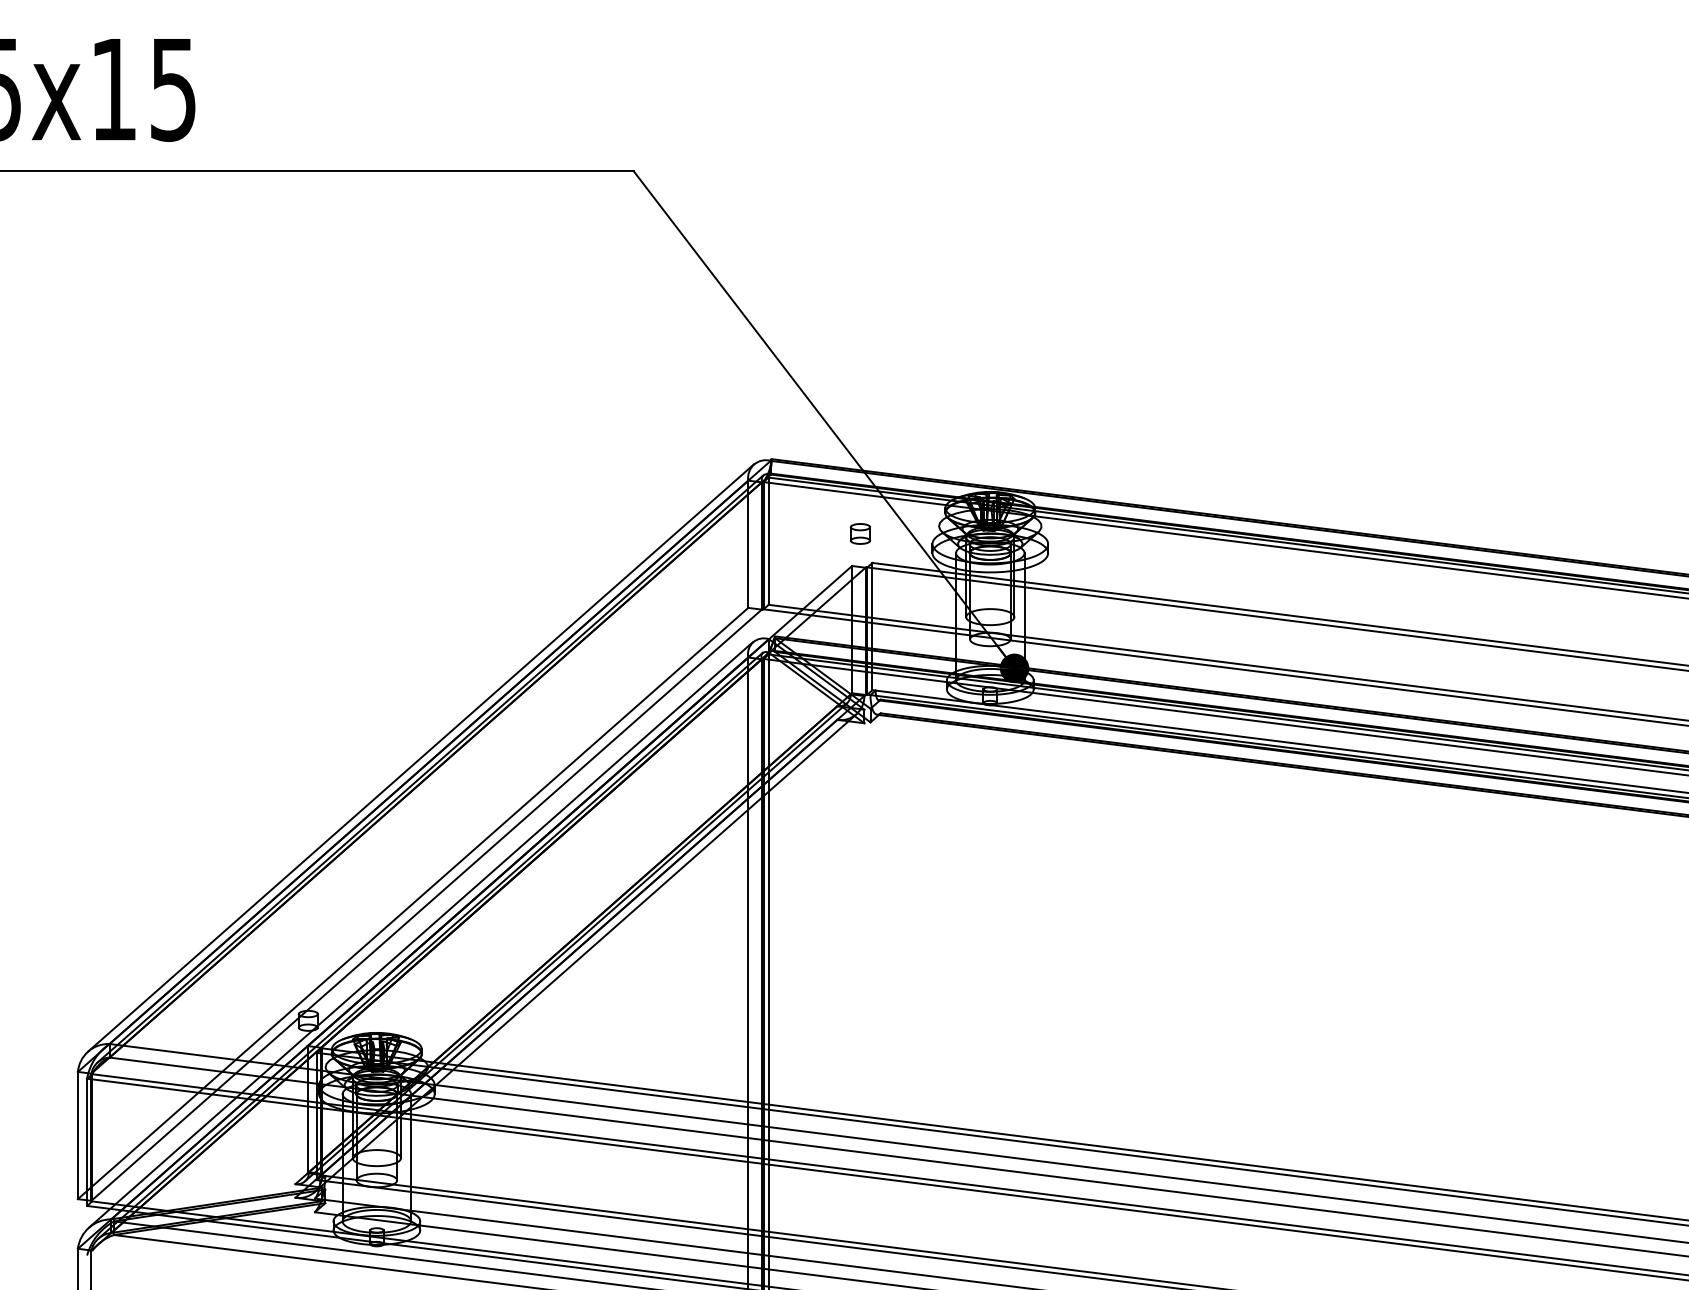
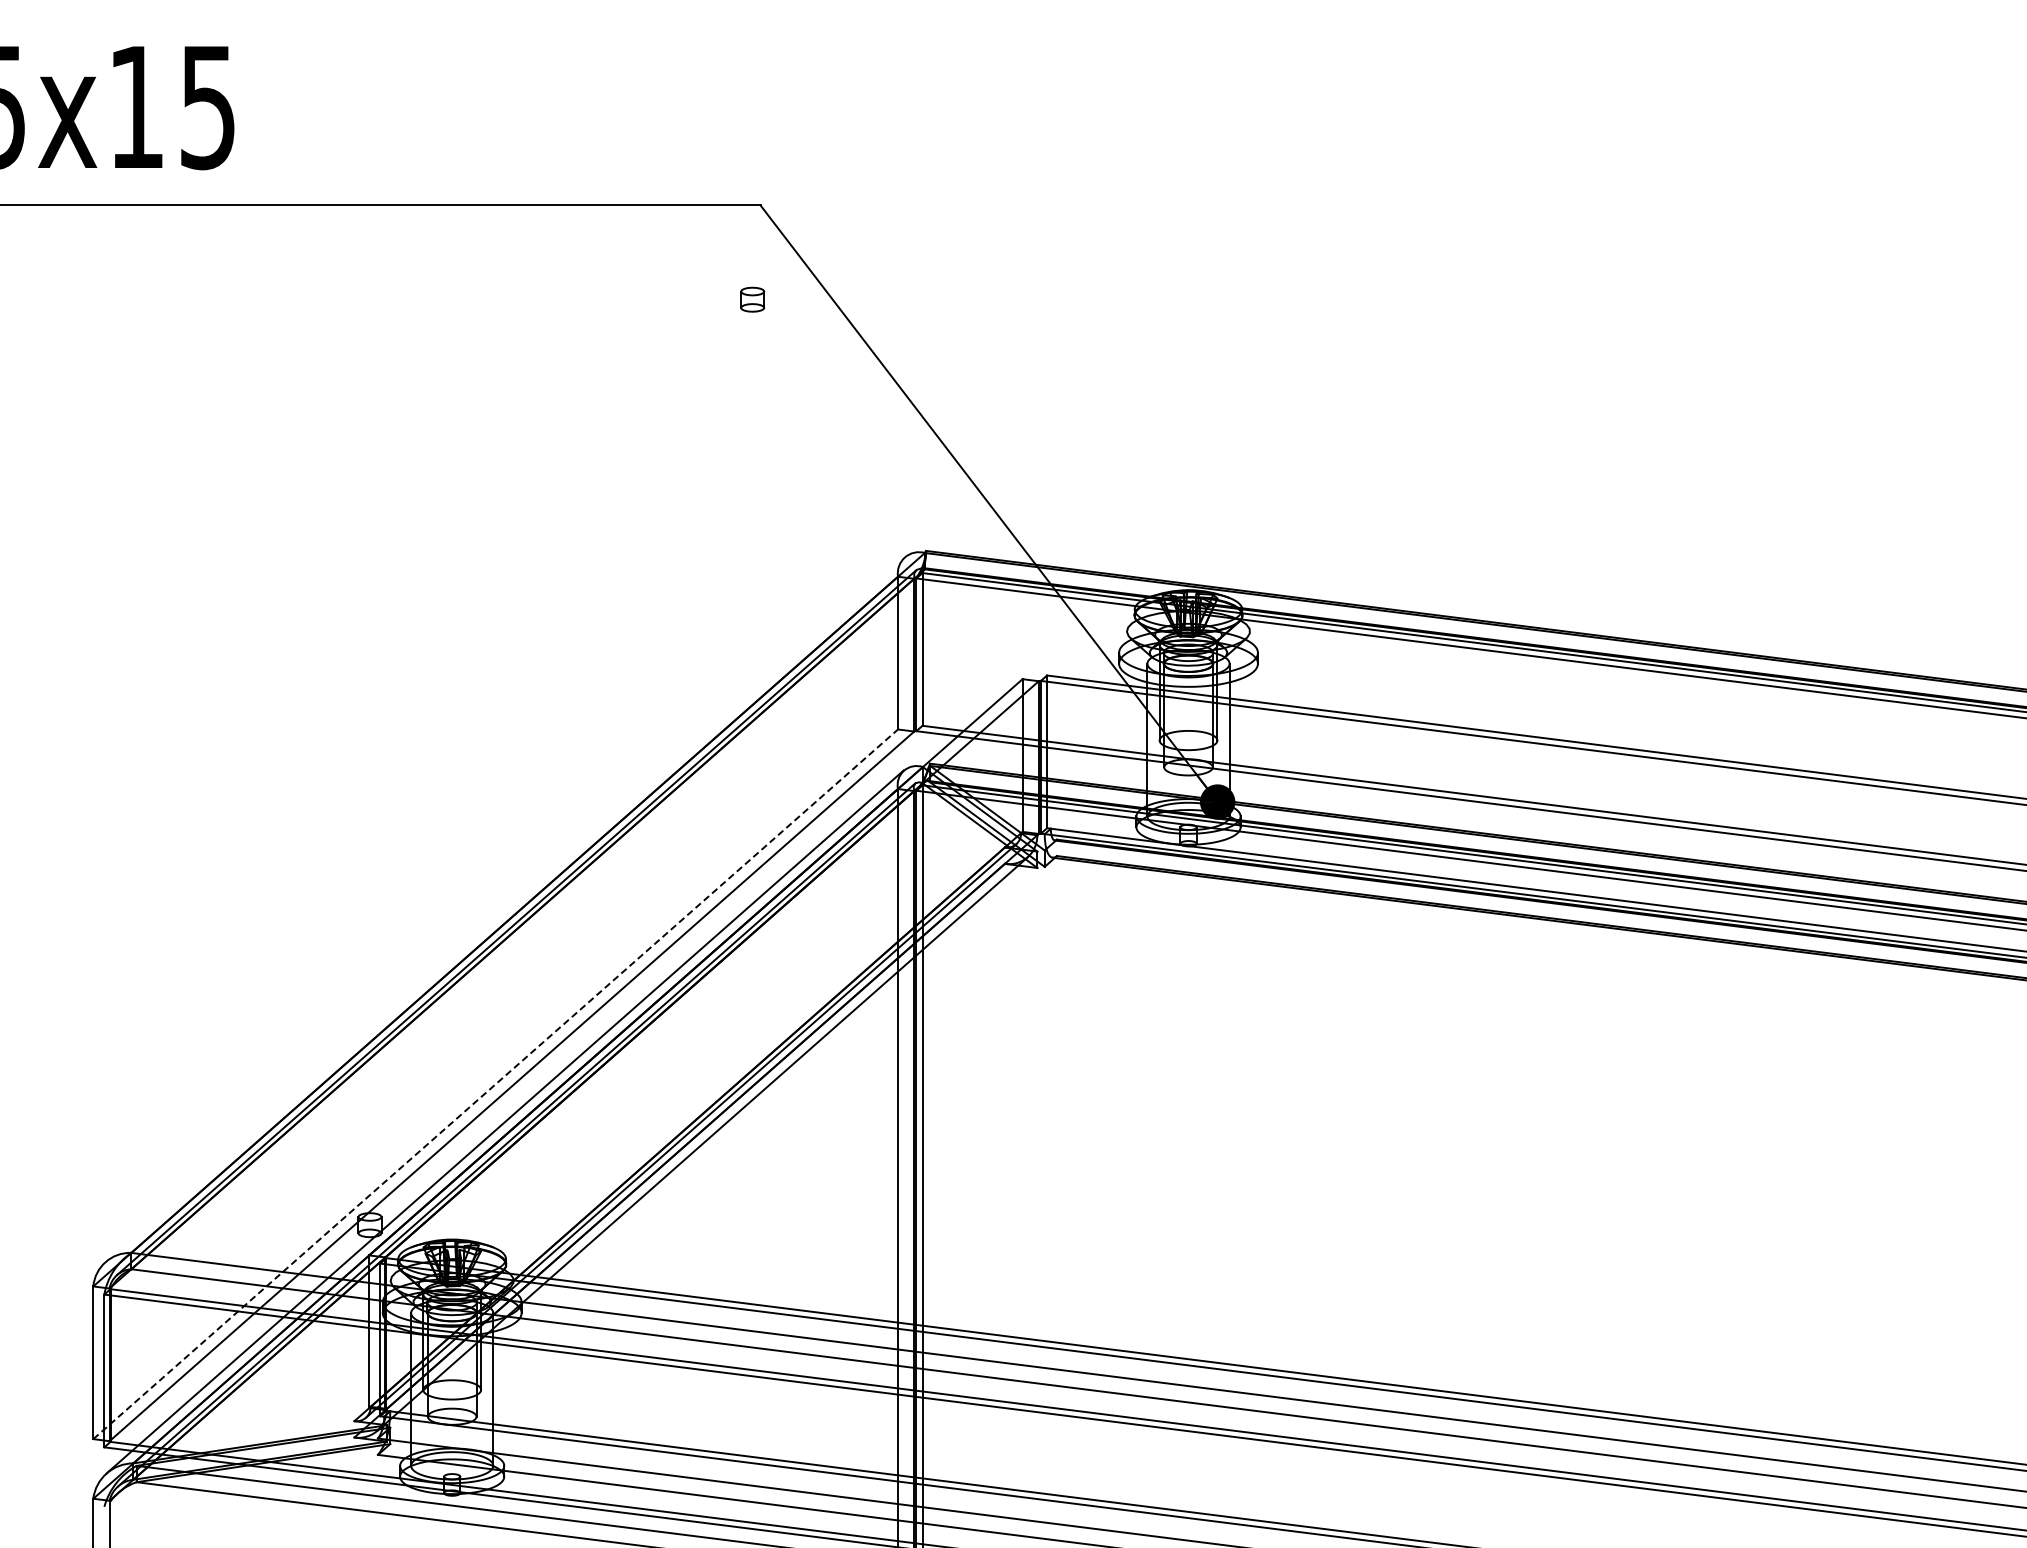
part: (860, 533) -> (752, 299), moved
line: (420, 757) -> (504, 909), removed
line: (413, 902) -> (496, 1083), solid -> dashed

